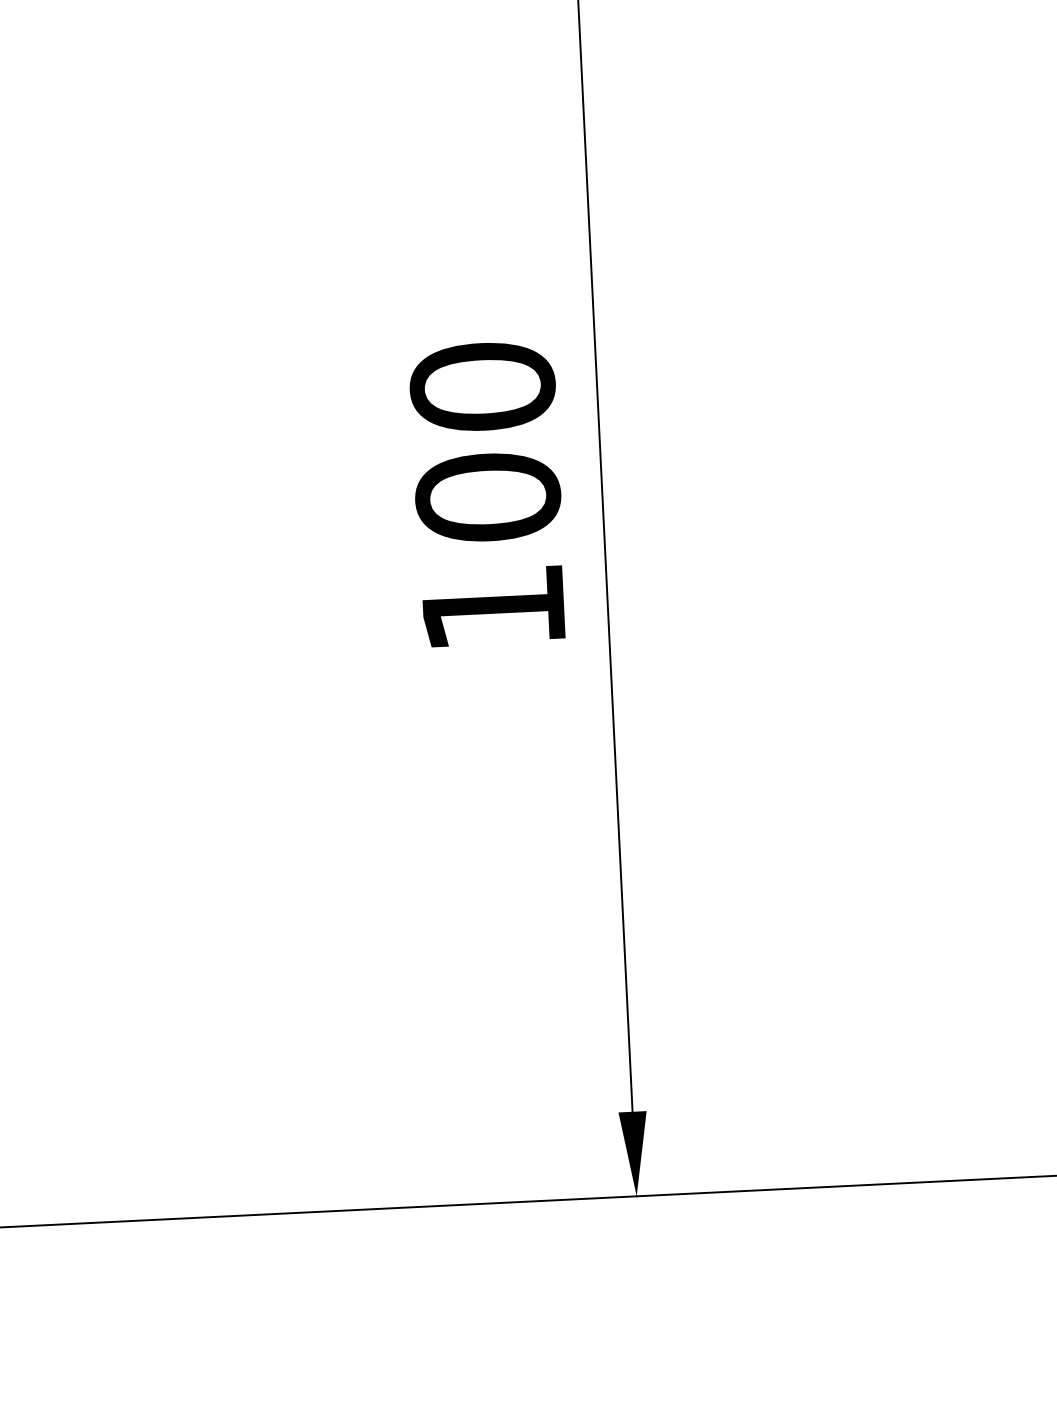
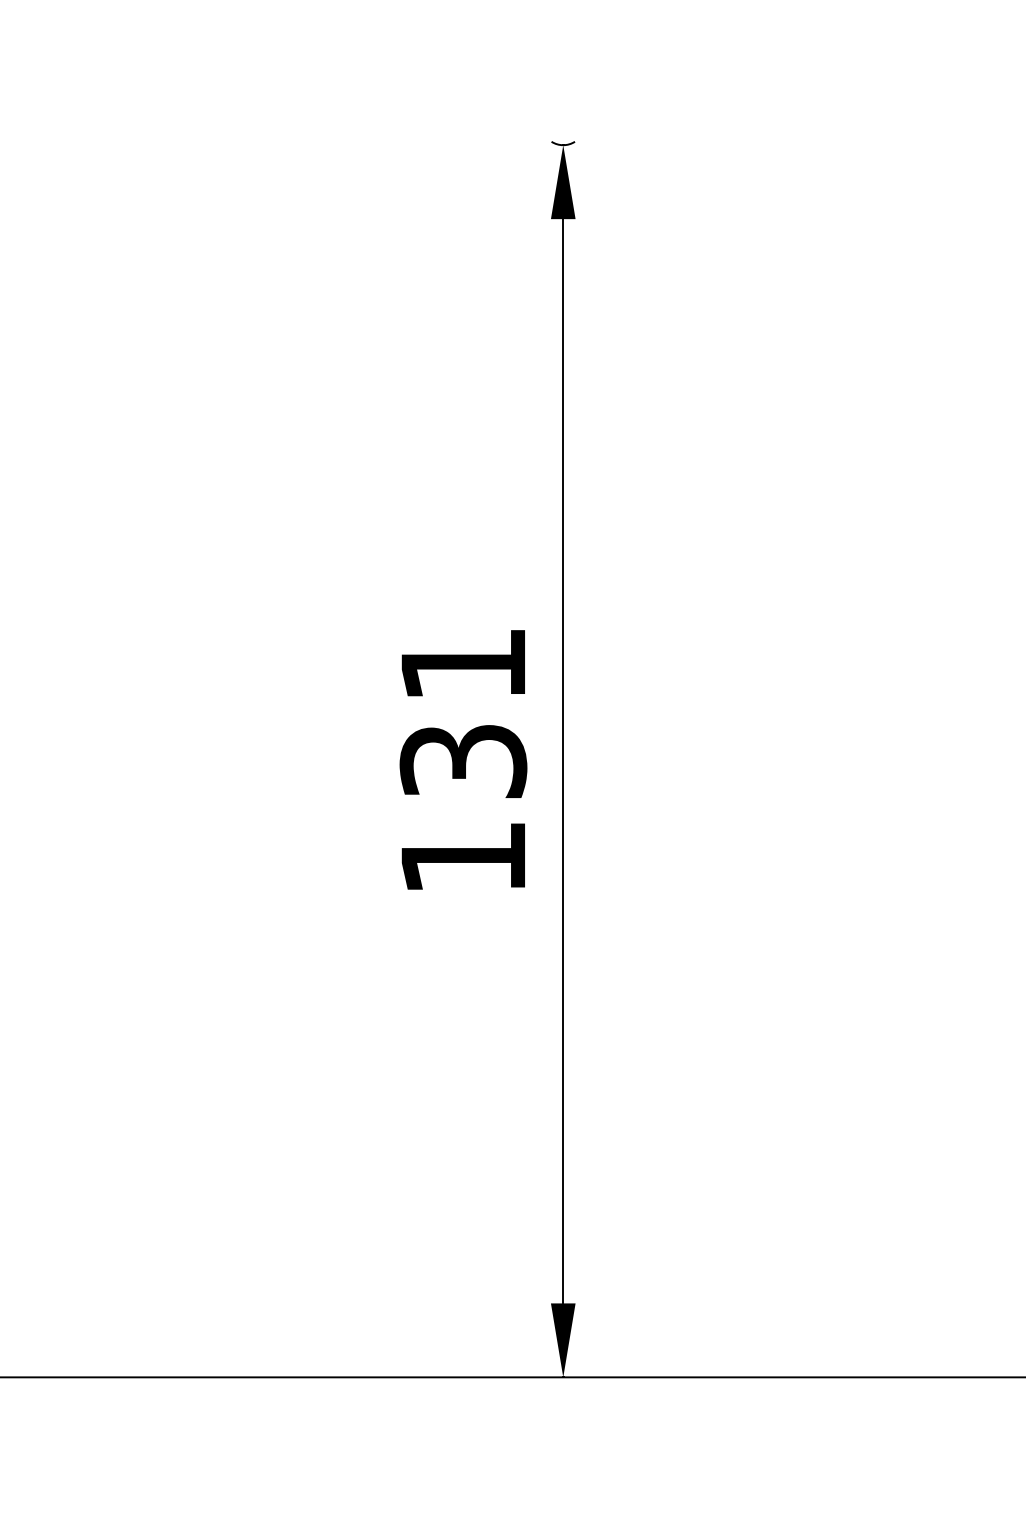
text: (485, 441) -> (463, 712), 100 -> 131

